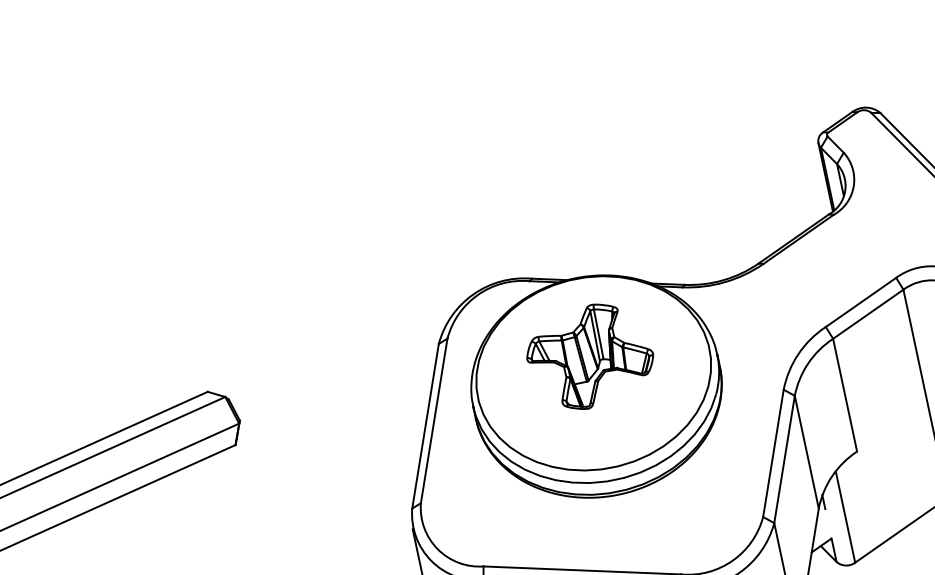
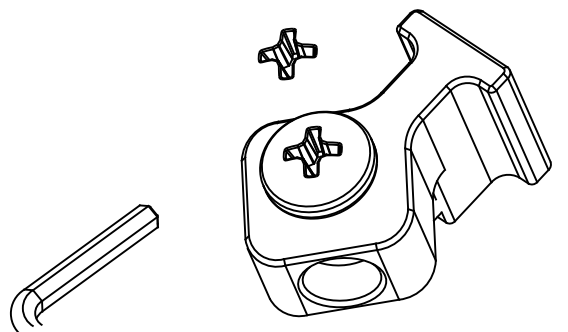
part: (580, 141) -> (287, 53), added

